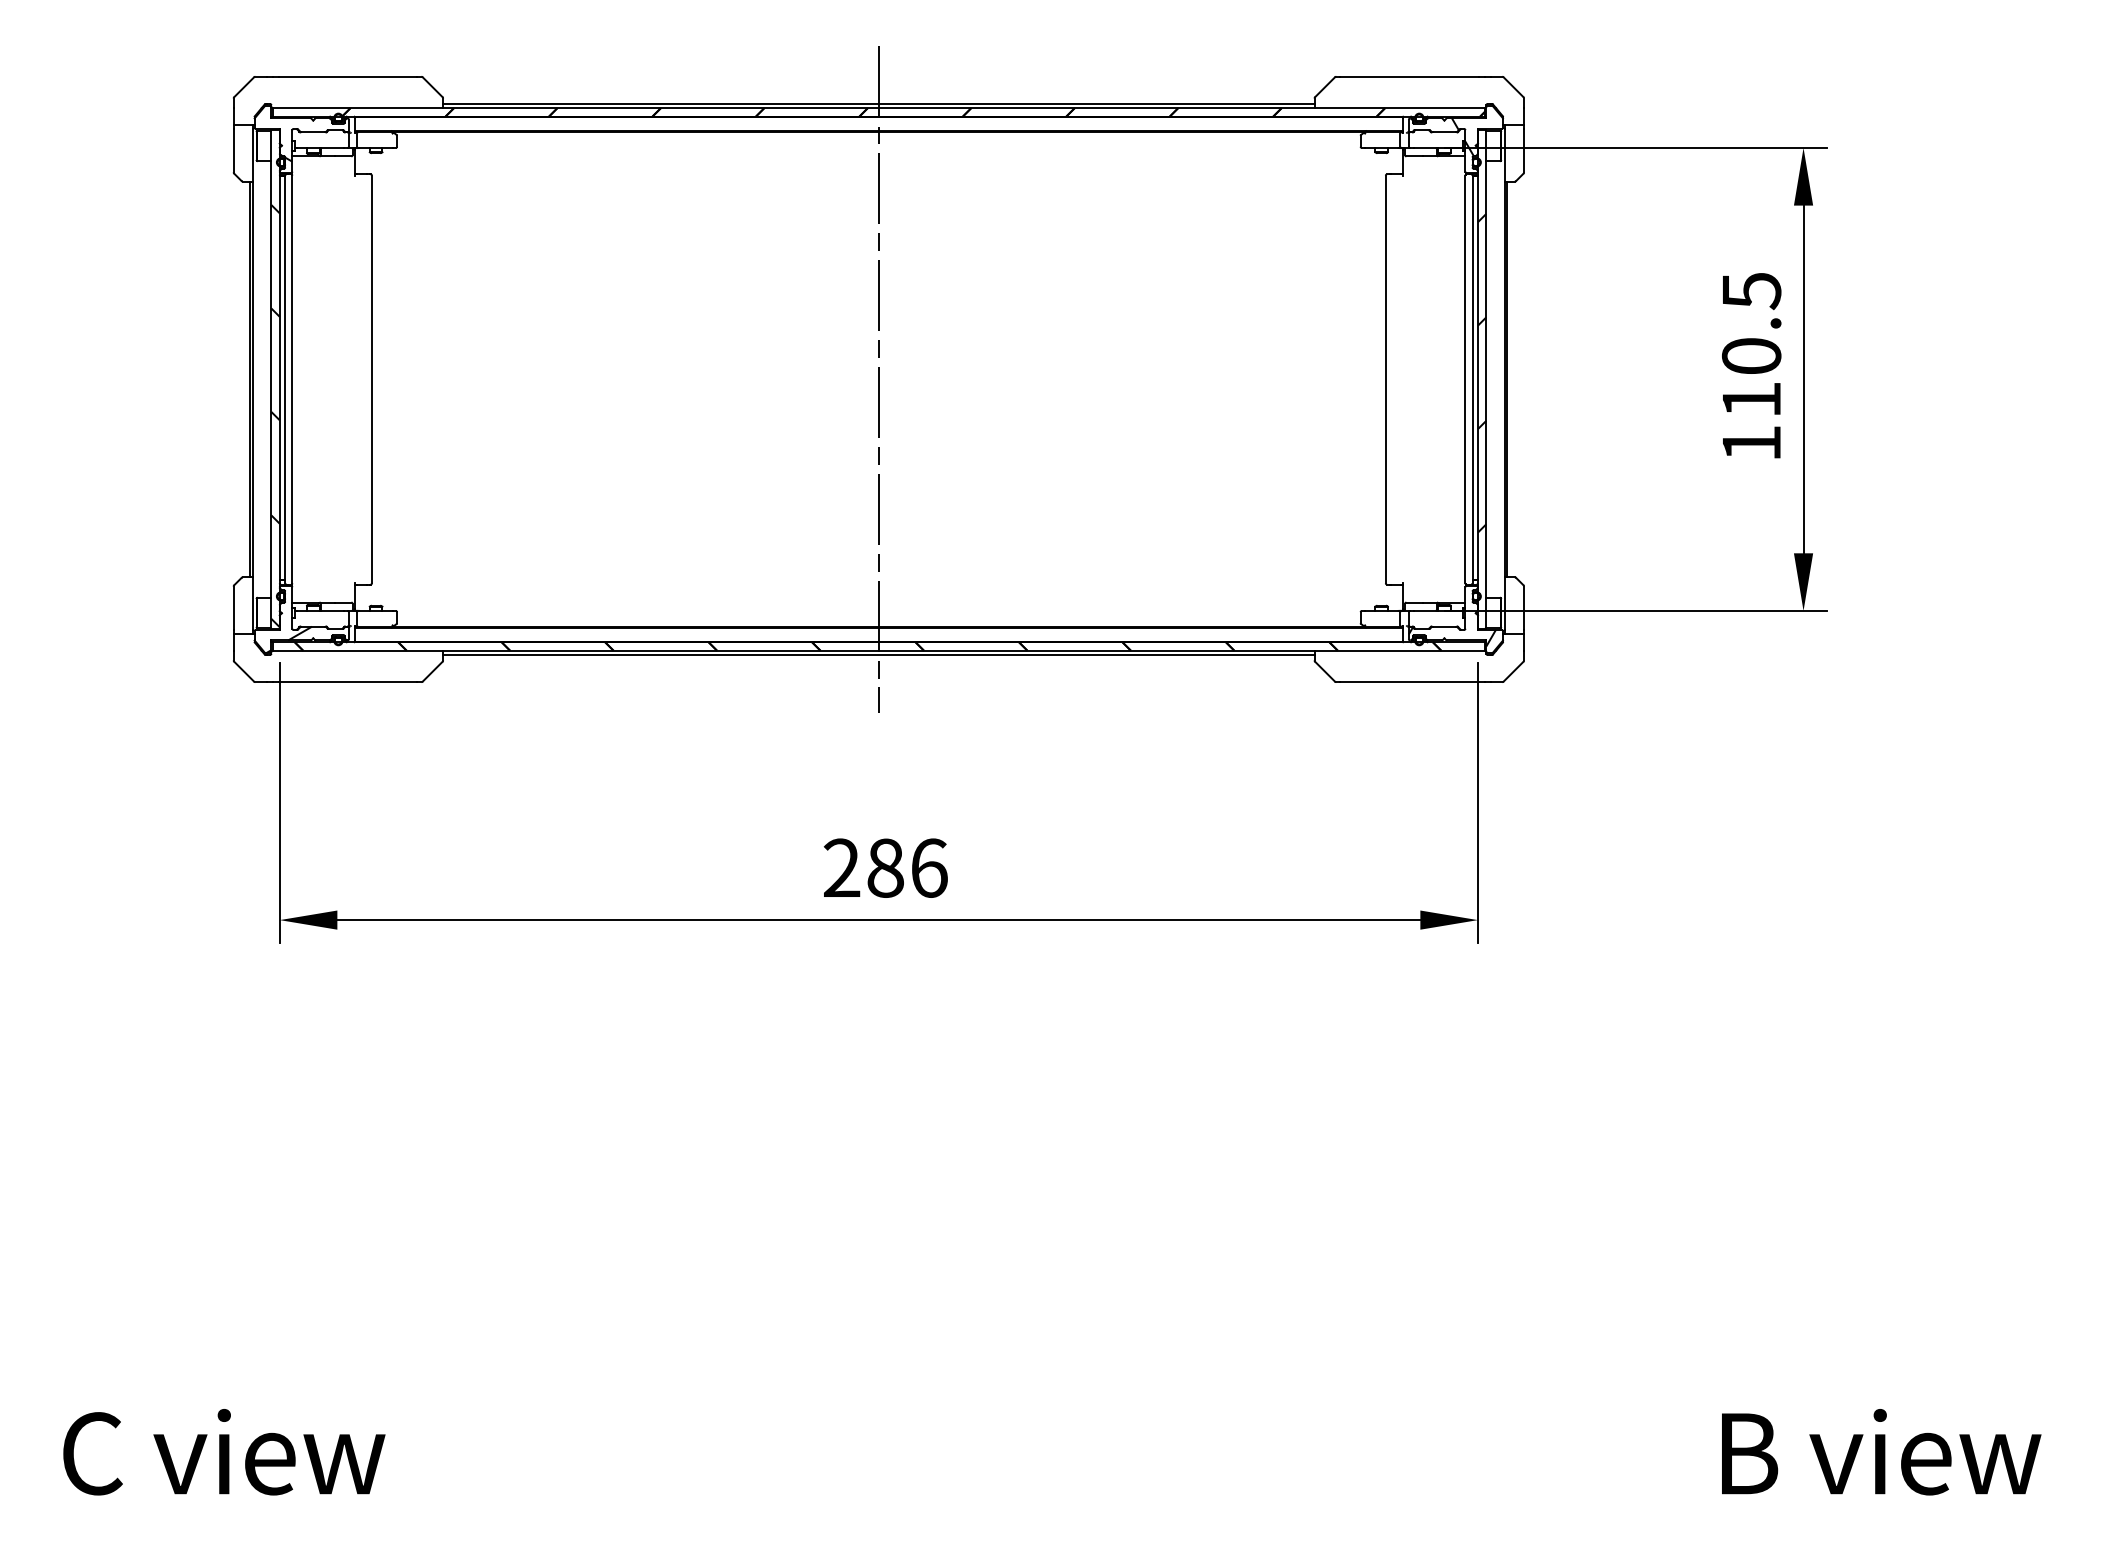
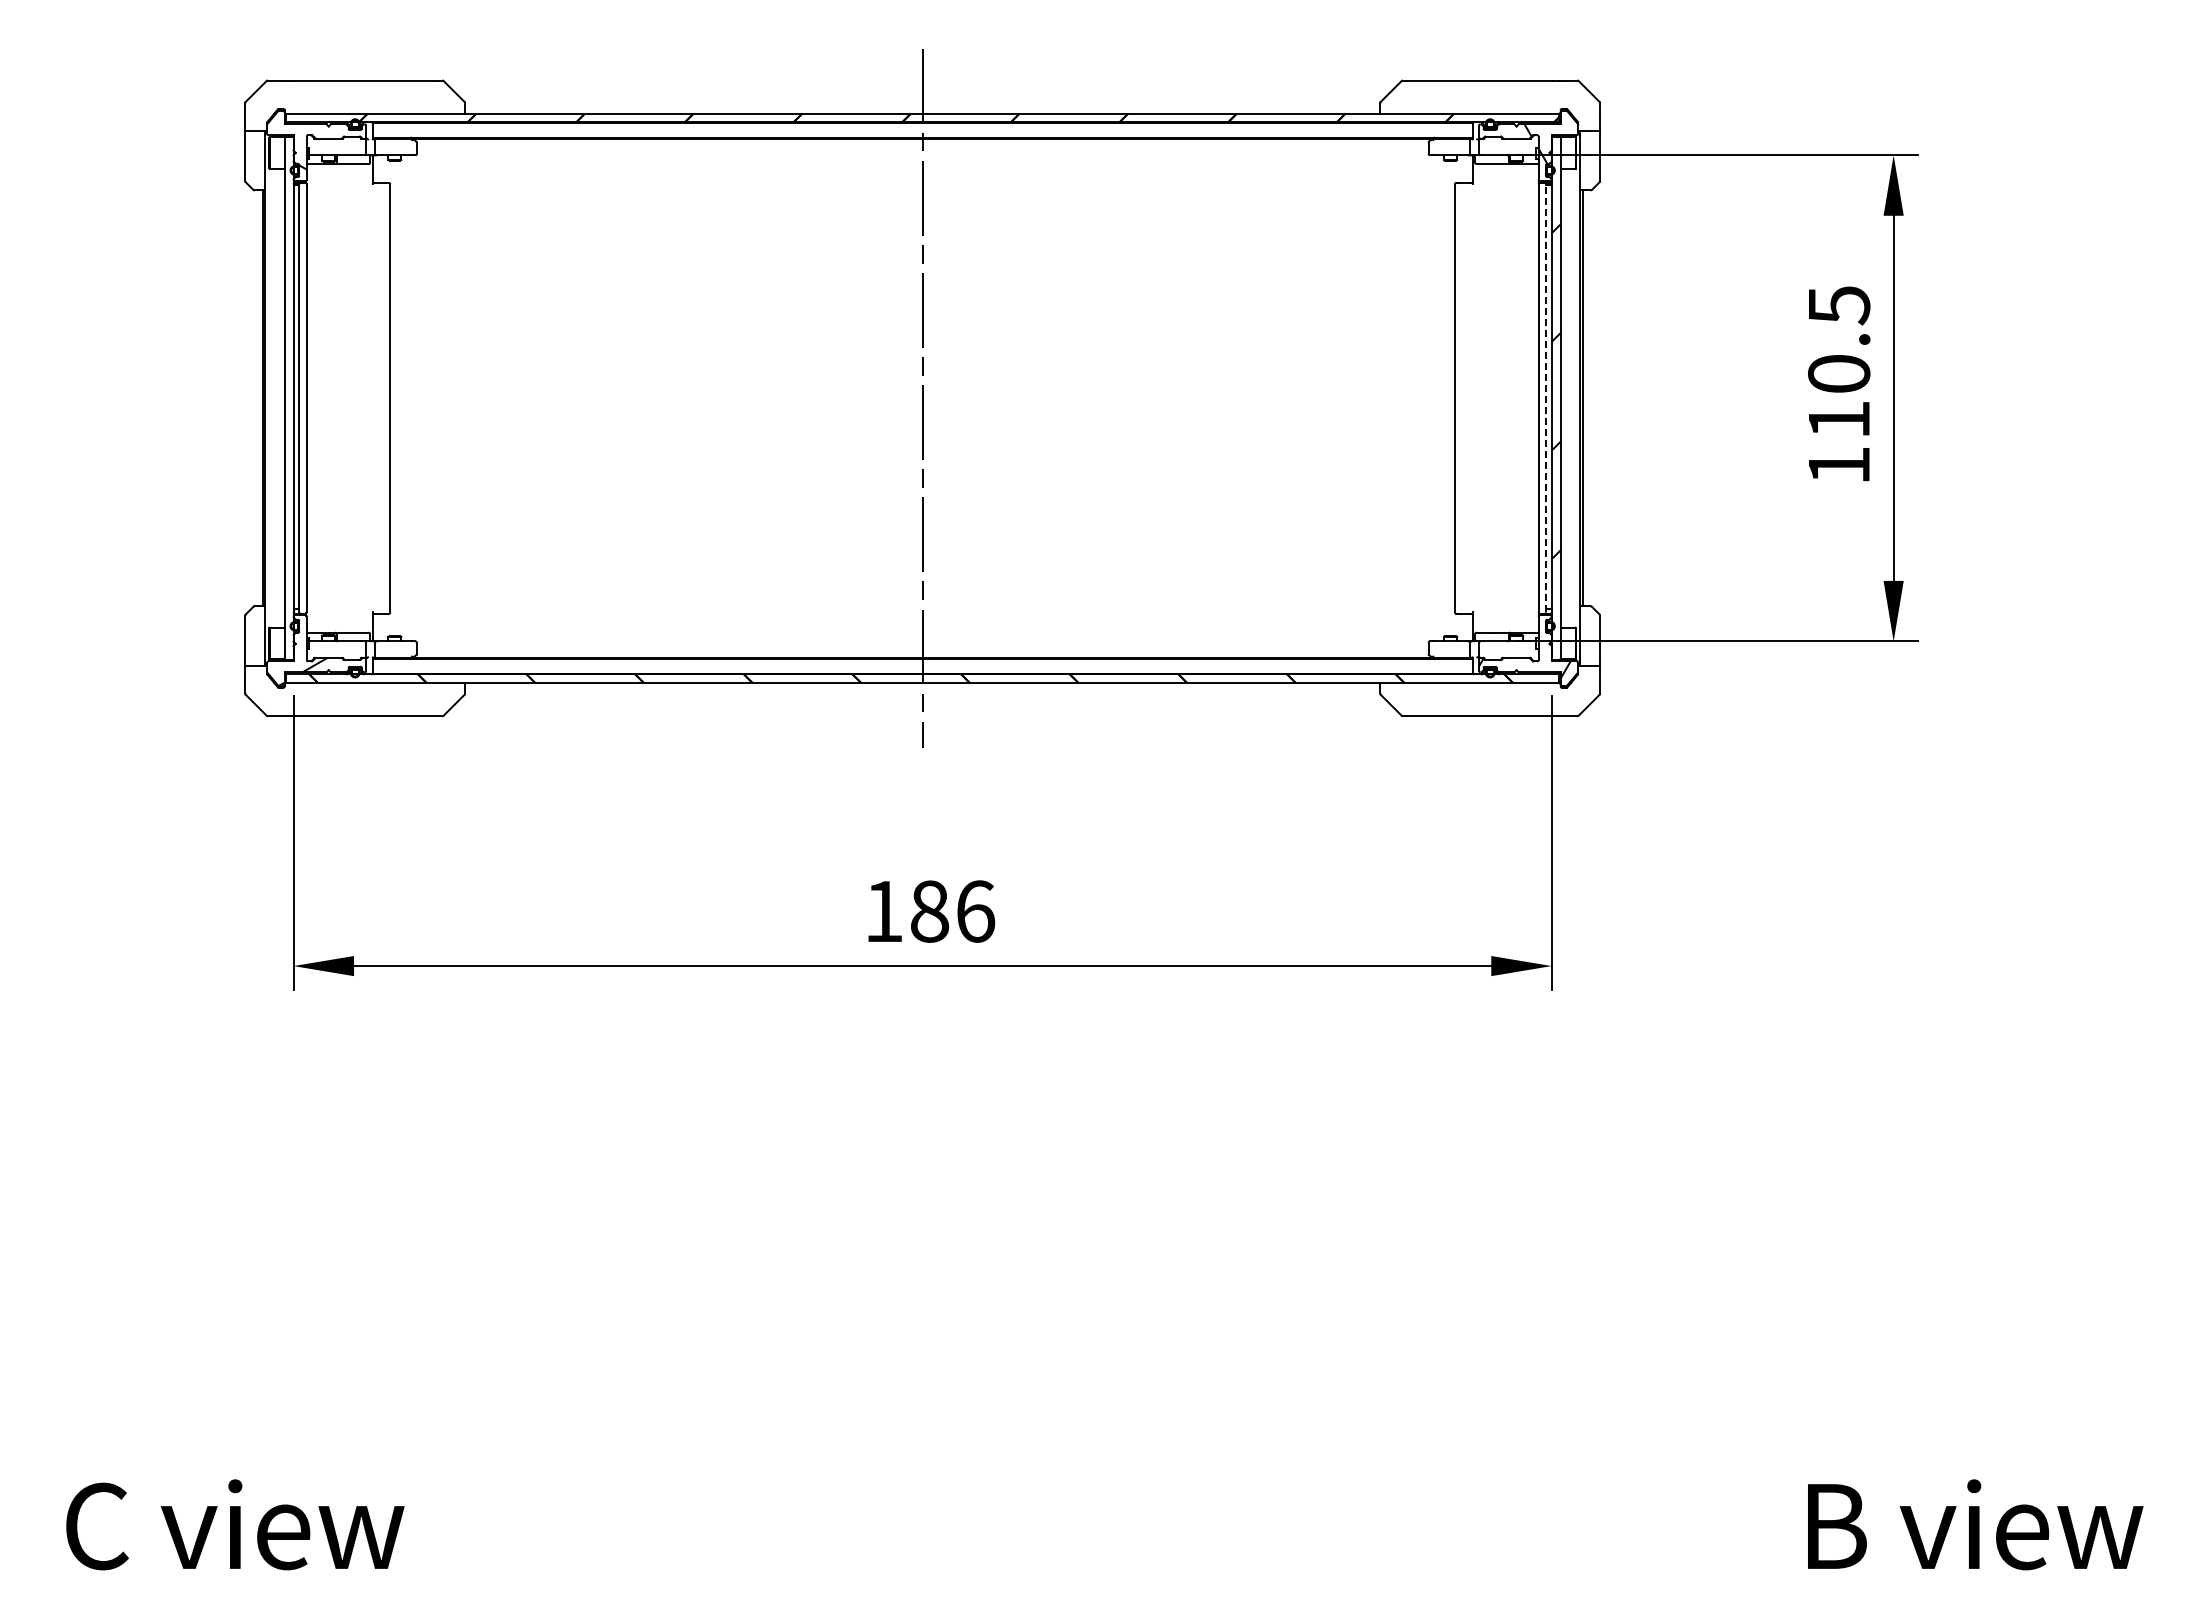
line: (878, 104) -> (922, 109), removed
line: (1472, 378) -> (1546, 397), solid -> dashed
hatch: (274, 415) -> (288, 436), removed
line: (878, 654) -> (922, 687), removed
text: (841, 867) -> (883, 910), 286 -> 186

